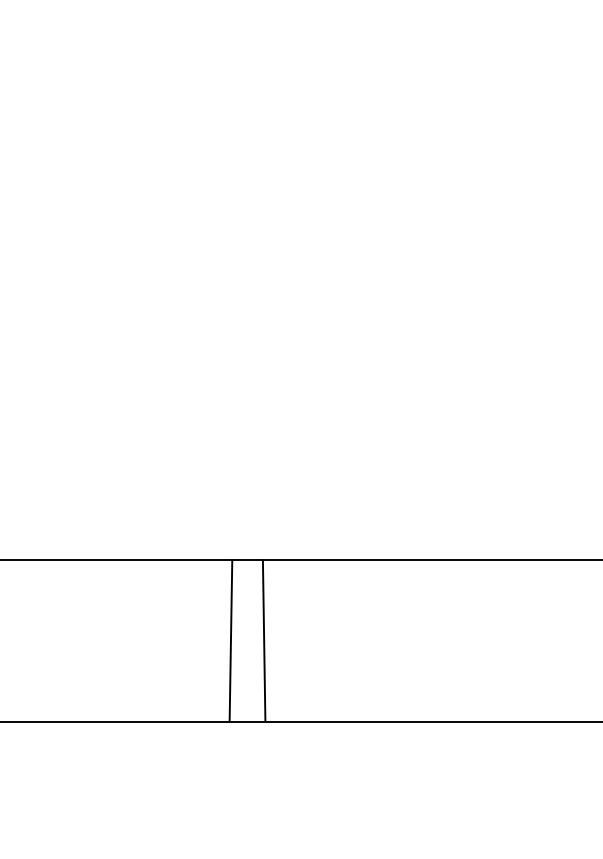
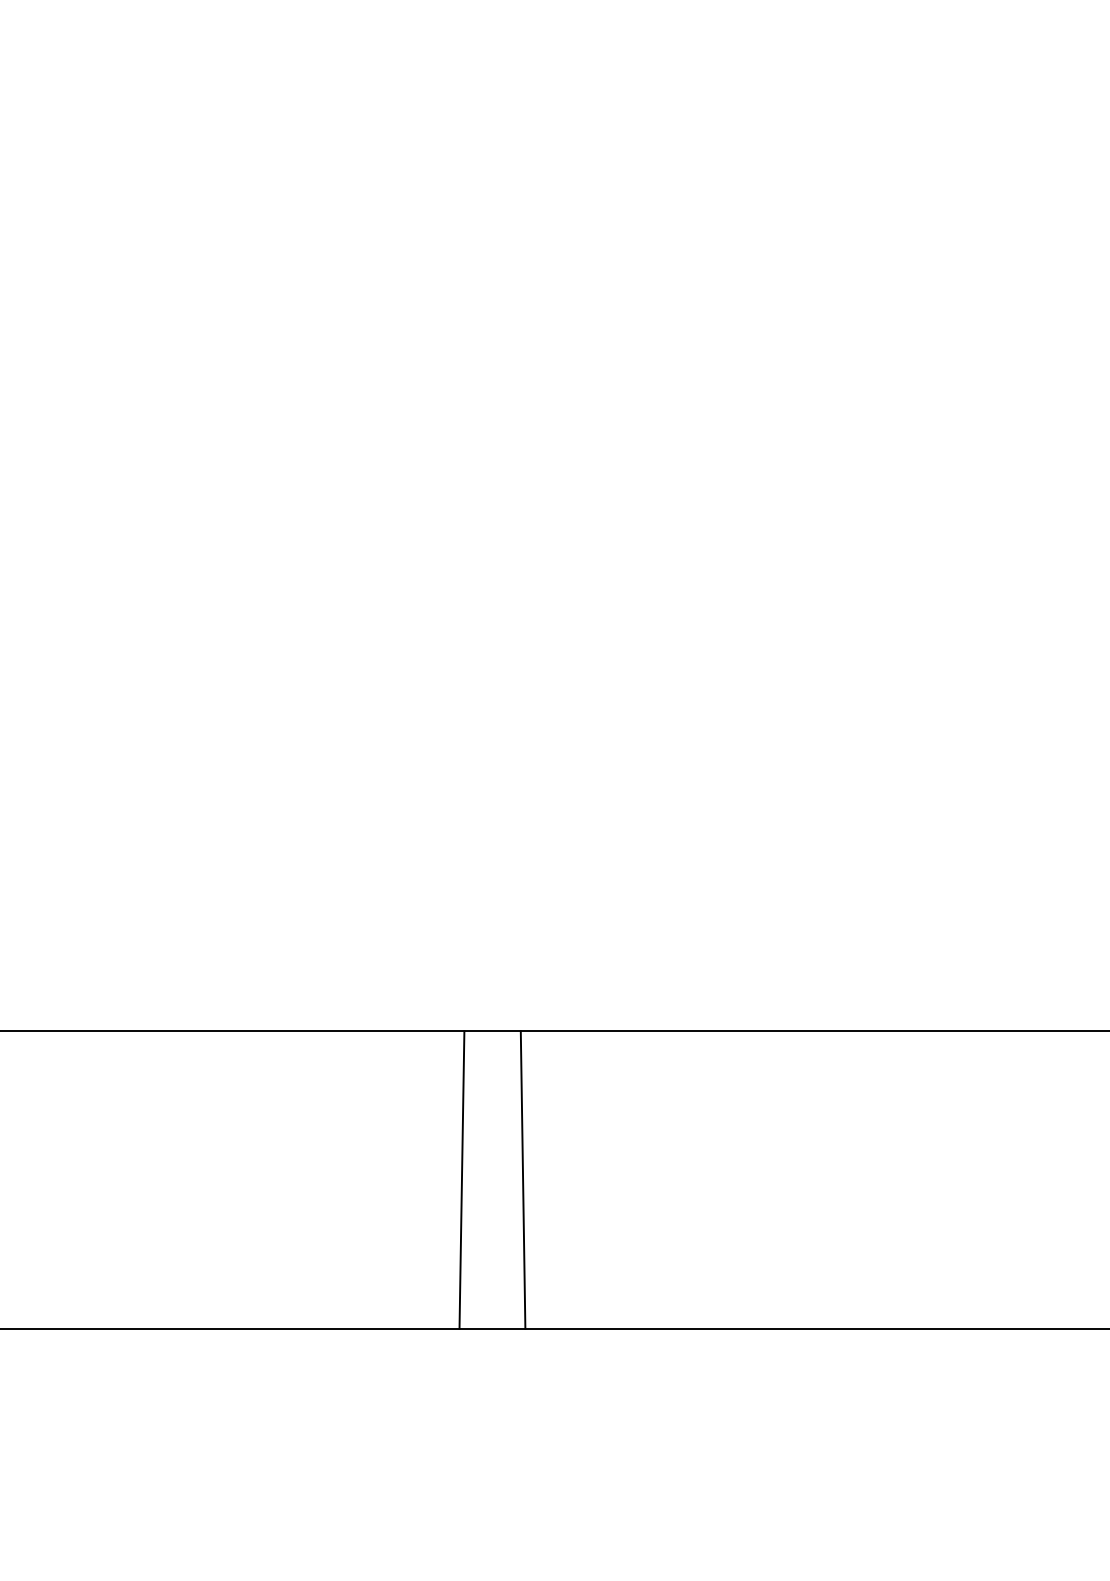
line: (230, 640) -> (461, 1178), moved
line: (263, 640) -> (521, 1178), moved

